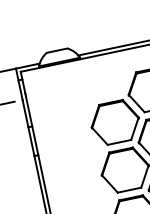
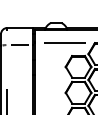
line: (80, 84) -> (64, 43), added

